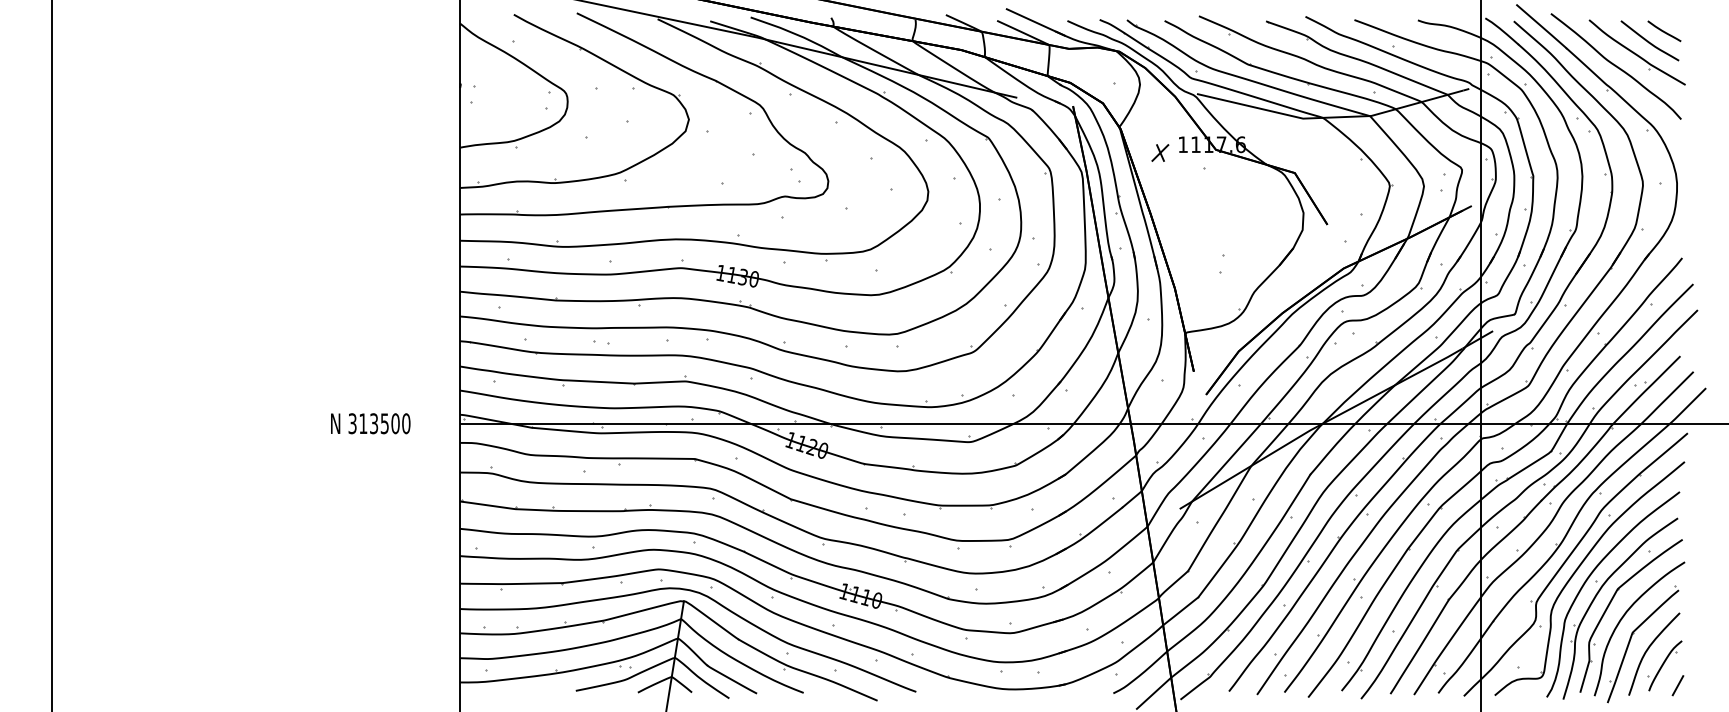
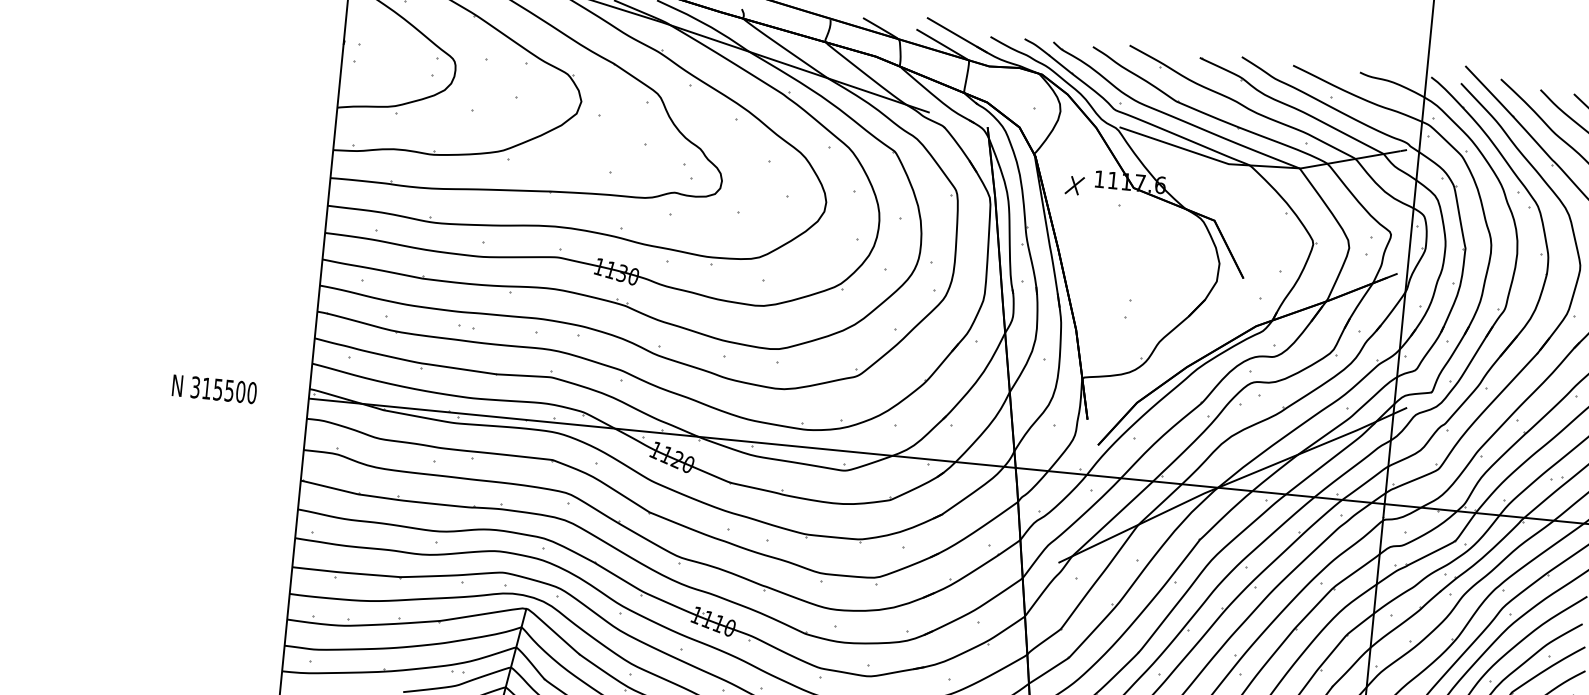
text: (374, 423) -> (218, 389), 313500 -> 315500

